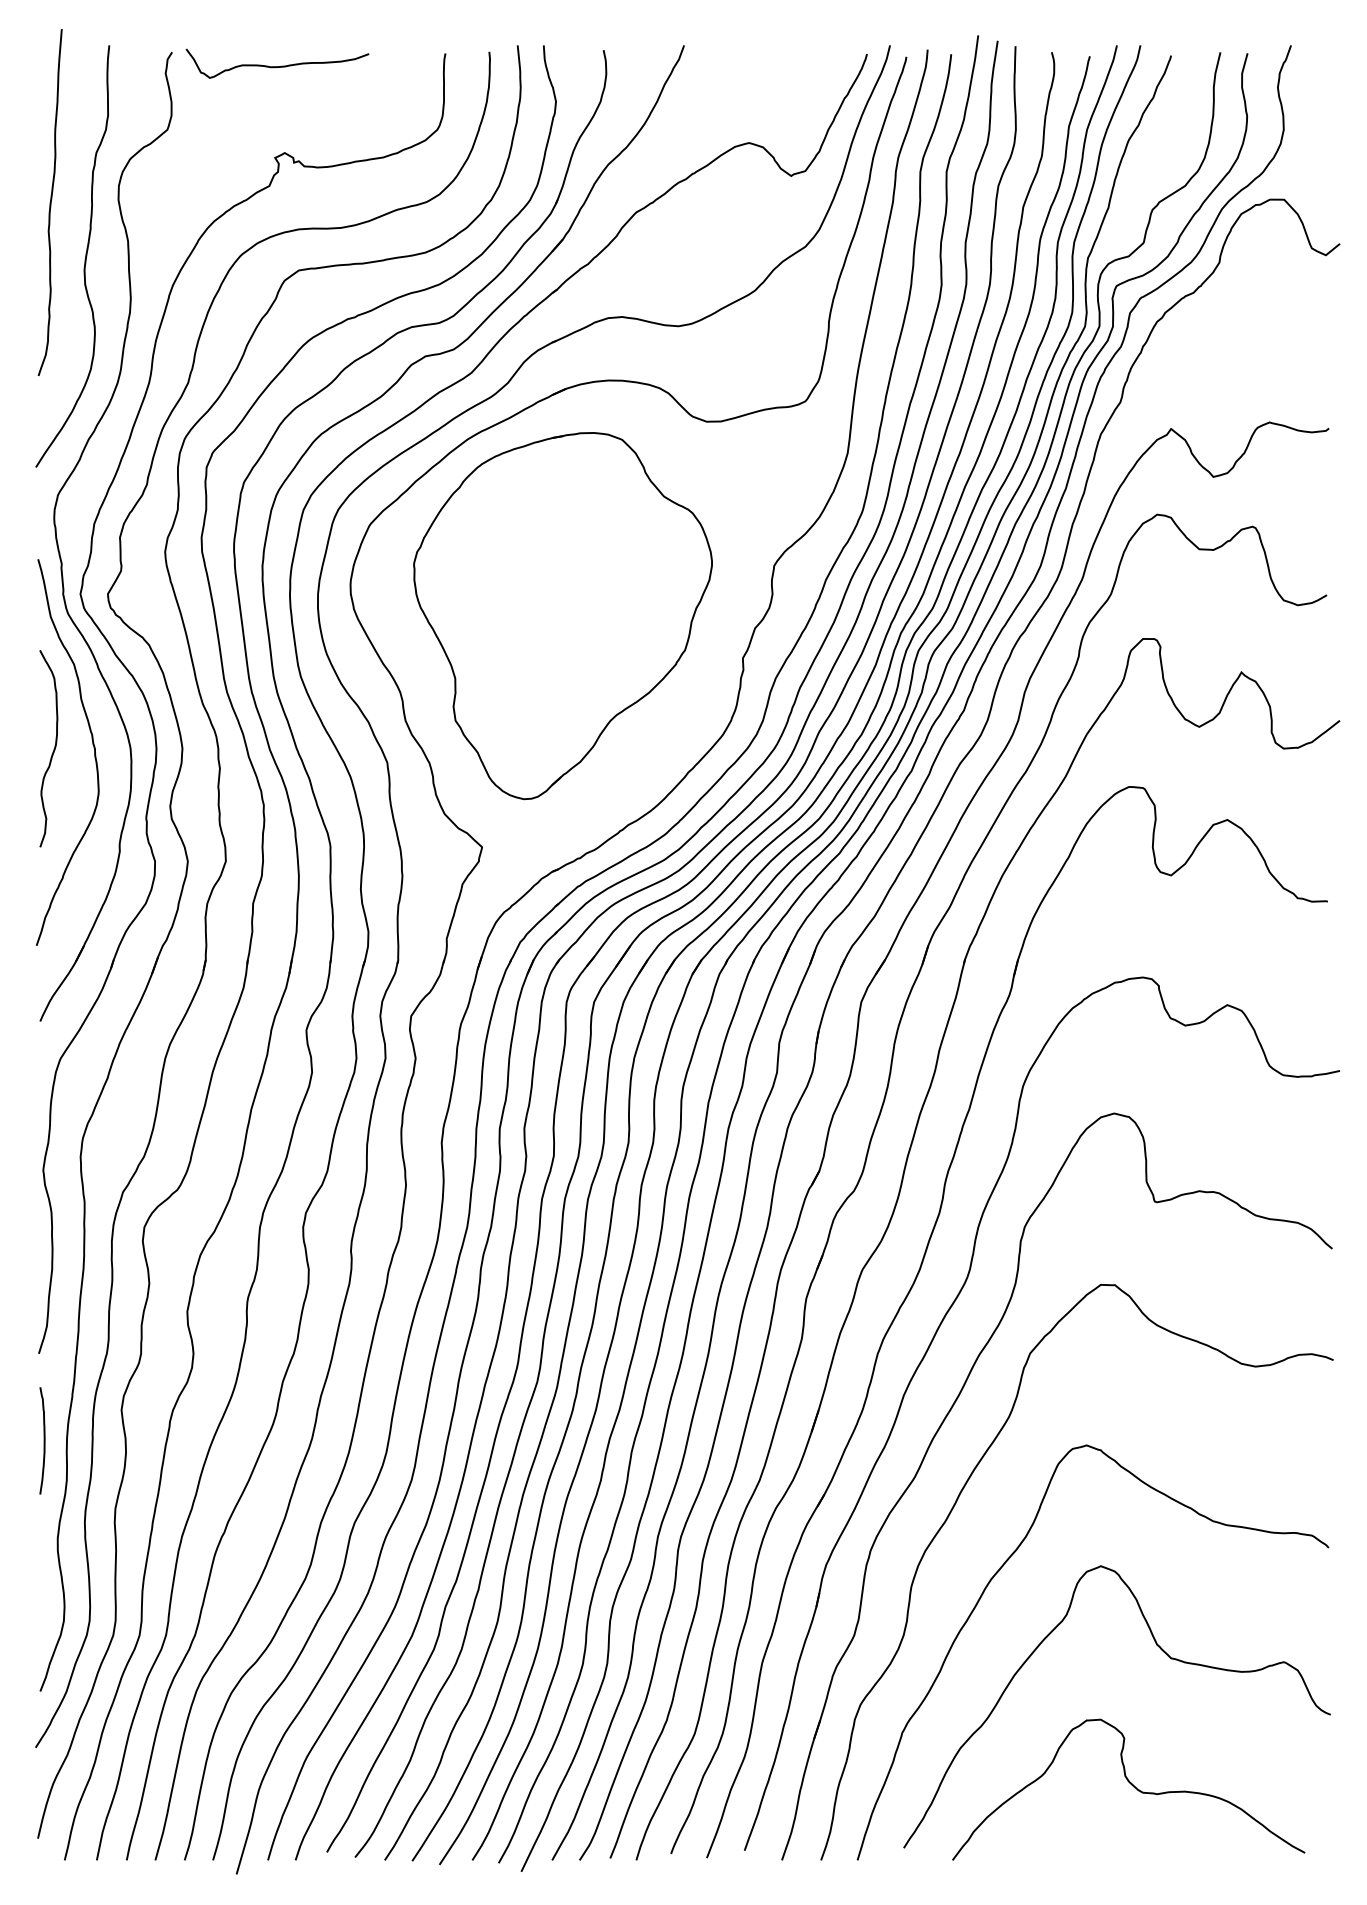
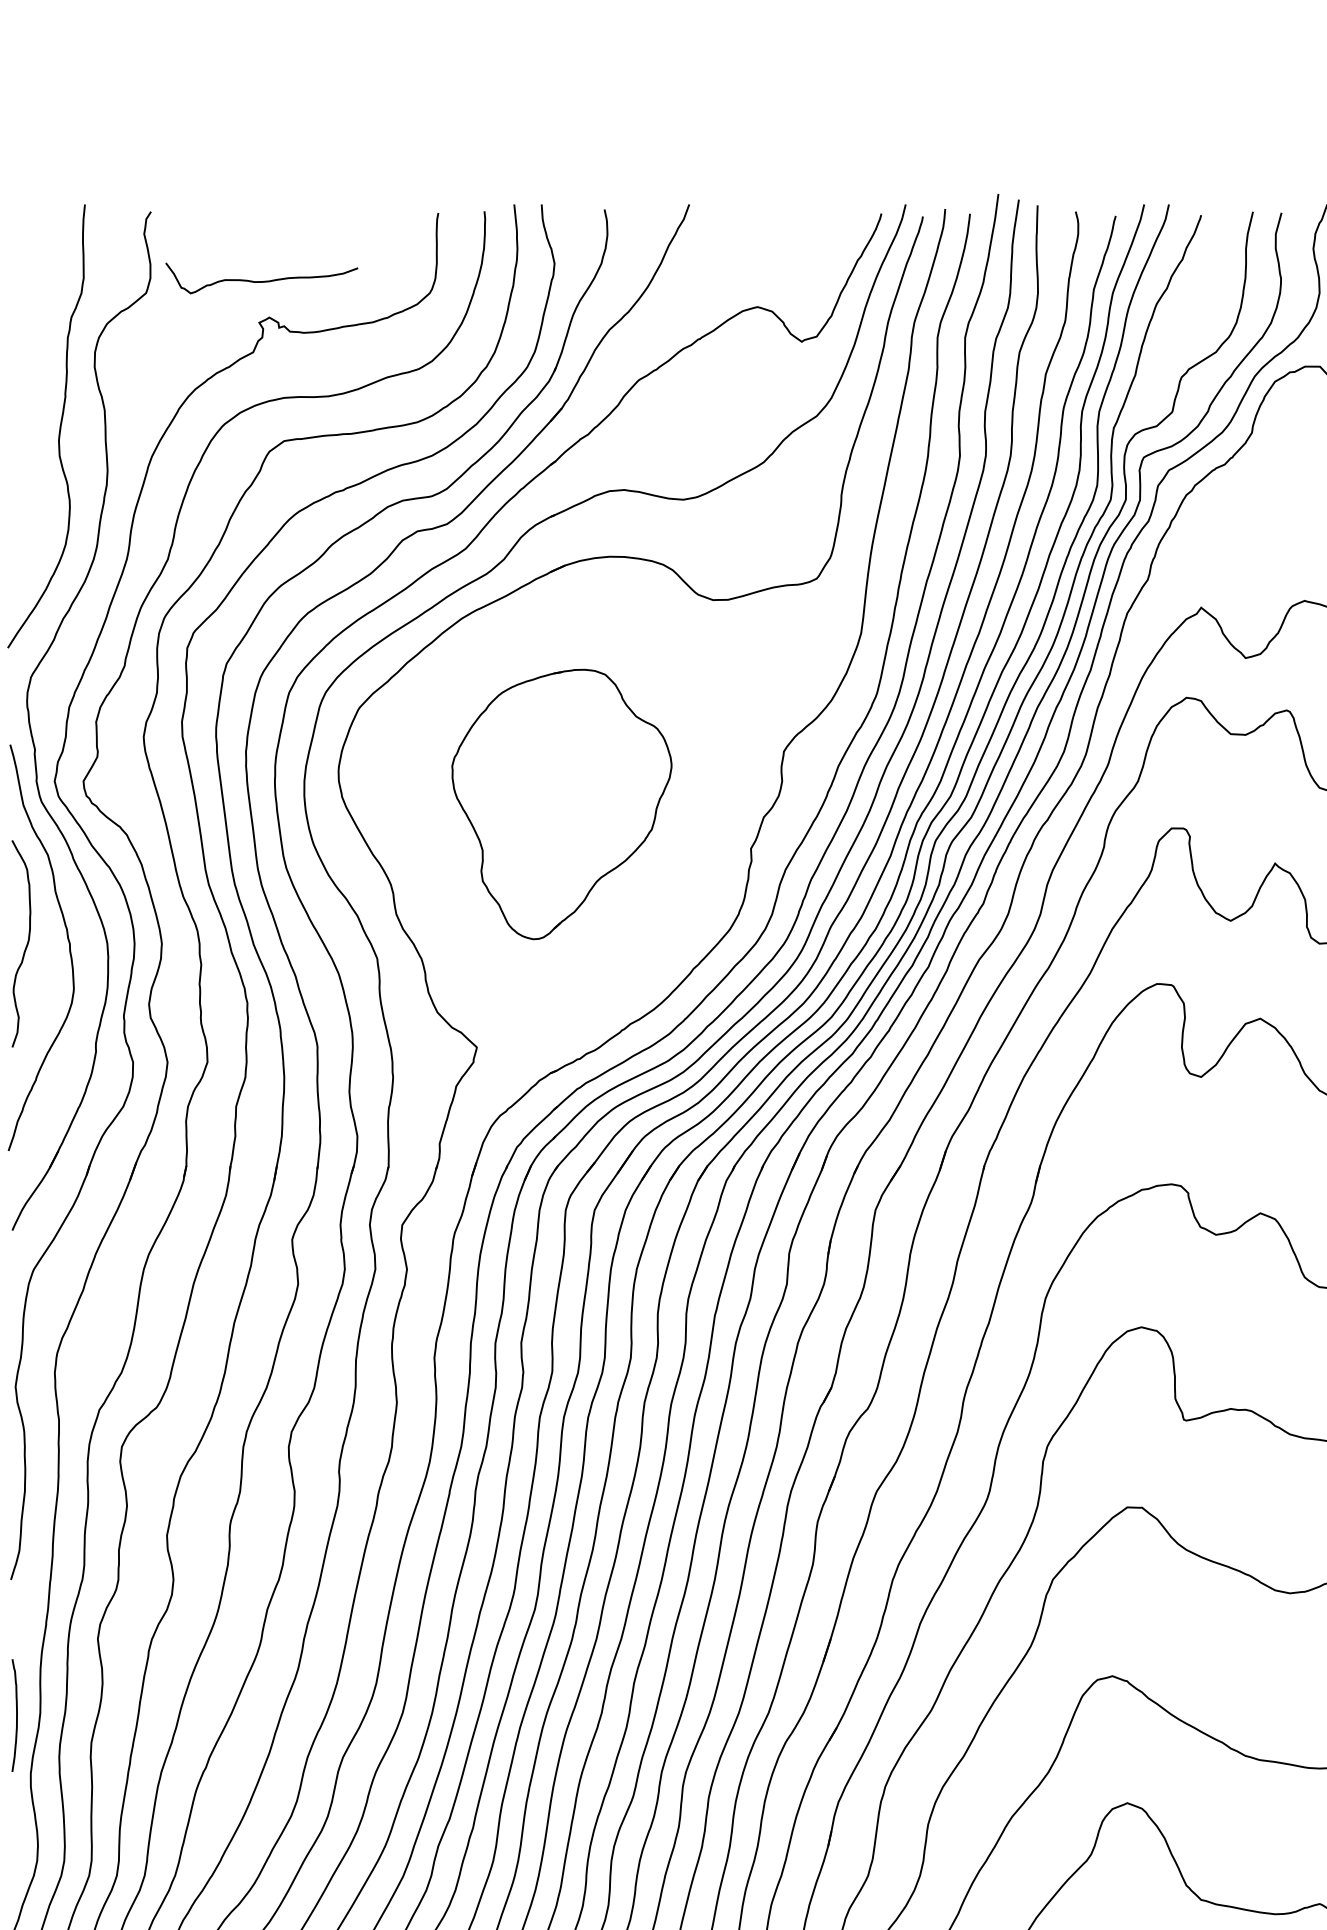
curve: (277, 66) -> (261, 281), moved
curve: (49, 202) -> (22, 369), removed
part: (562, 616) -> (561, 804), size x0.7
curve: (43, 1440) -> (15, 1715), moved

